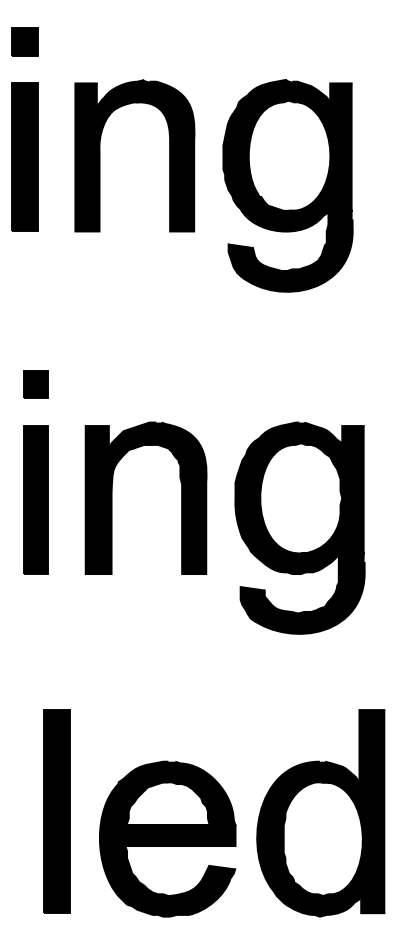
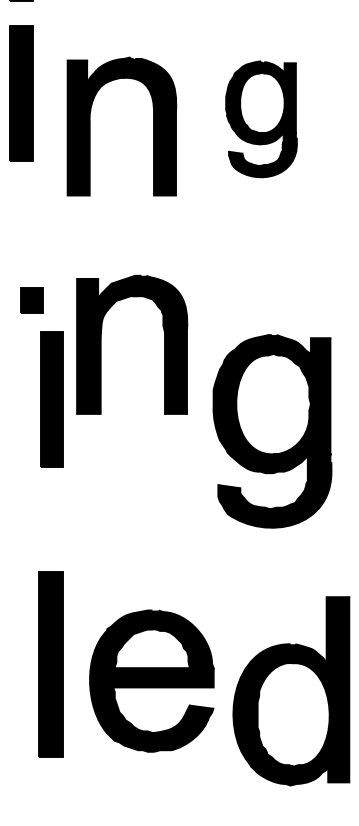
part: (100, 155) -> (90, 126), moved
part: (287, 185) -> (261, 118), size x0.6
part: (112, 497) -> (101, 344), moved
part: (35, 499) -> (51, 398), moved
part: (56, 811) -> (50, 664), moved
part: (167, 838) -> (151, 680), moved

